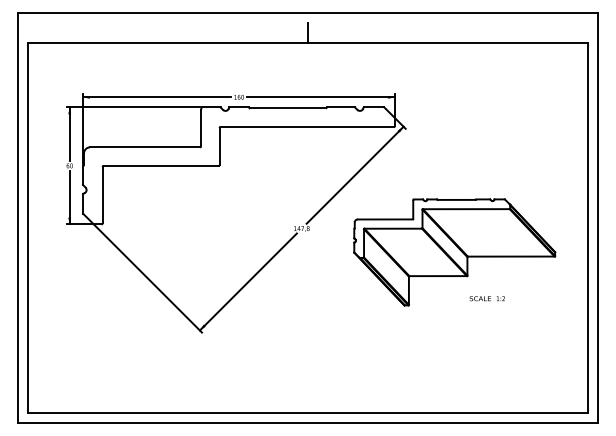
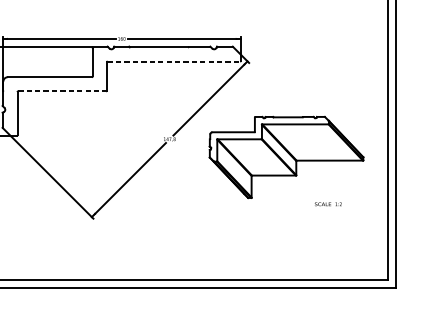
line: (307, 126) -> (174, 61), solid -> dashed
line: (161, 165) -> (62, 91), solid -> dashed
text: (486, 298) -> (327, 204), moved

